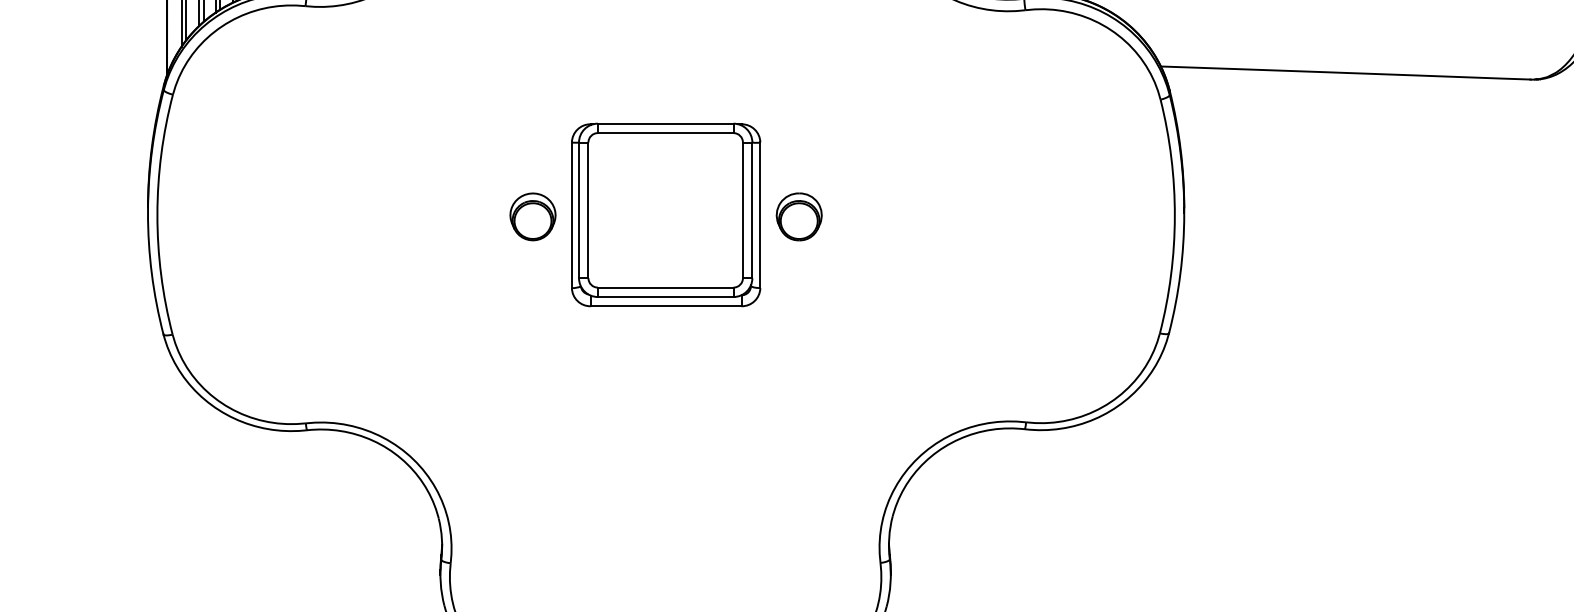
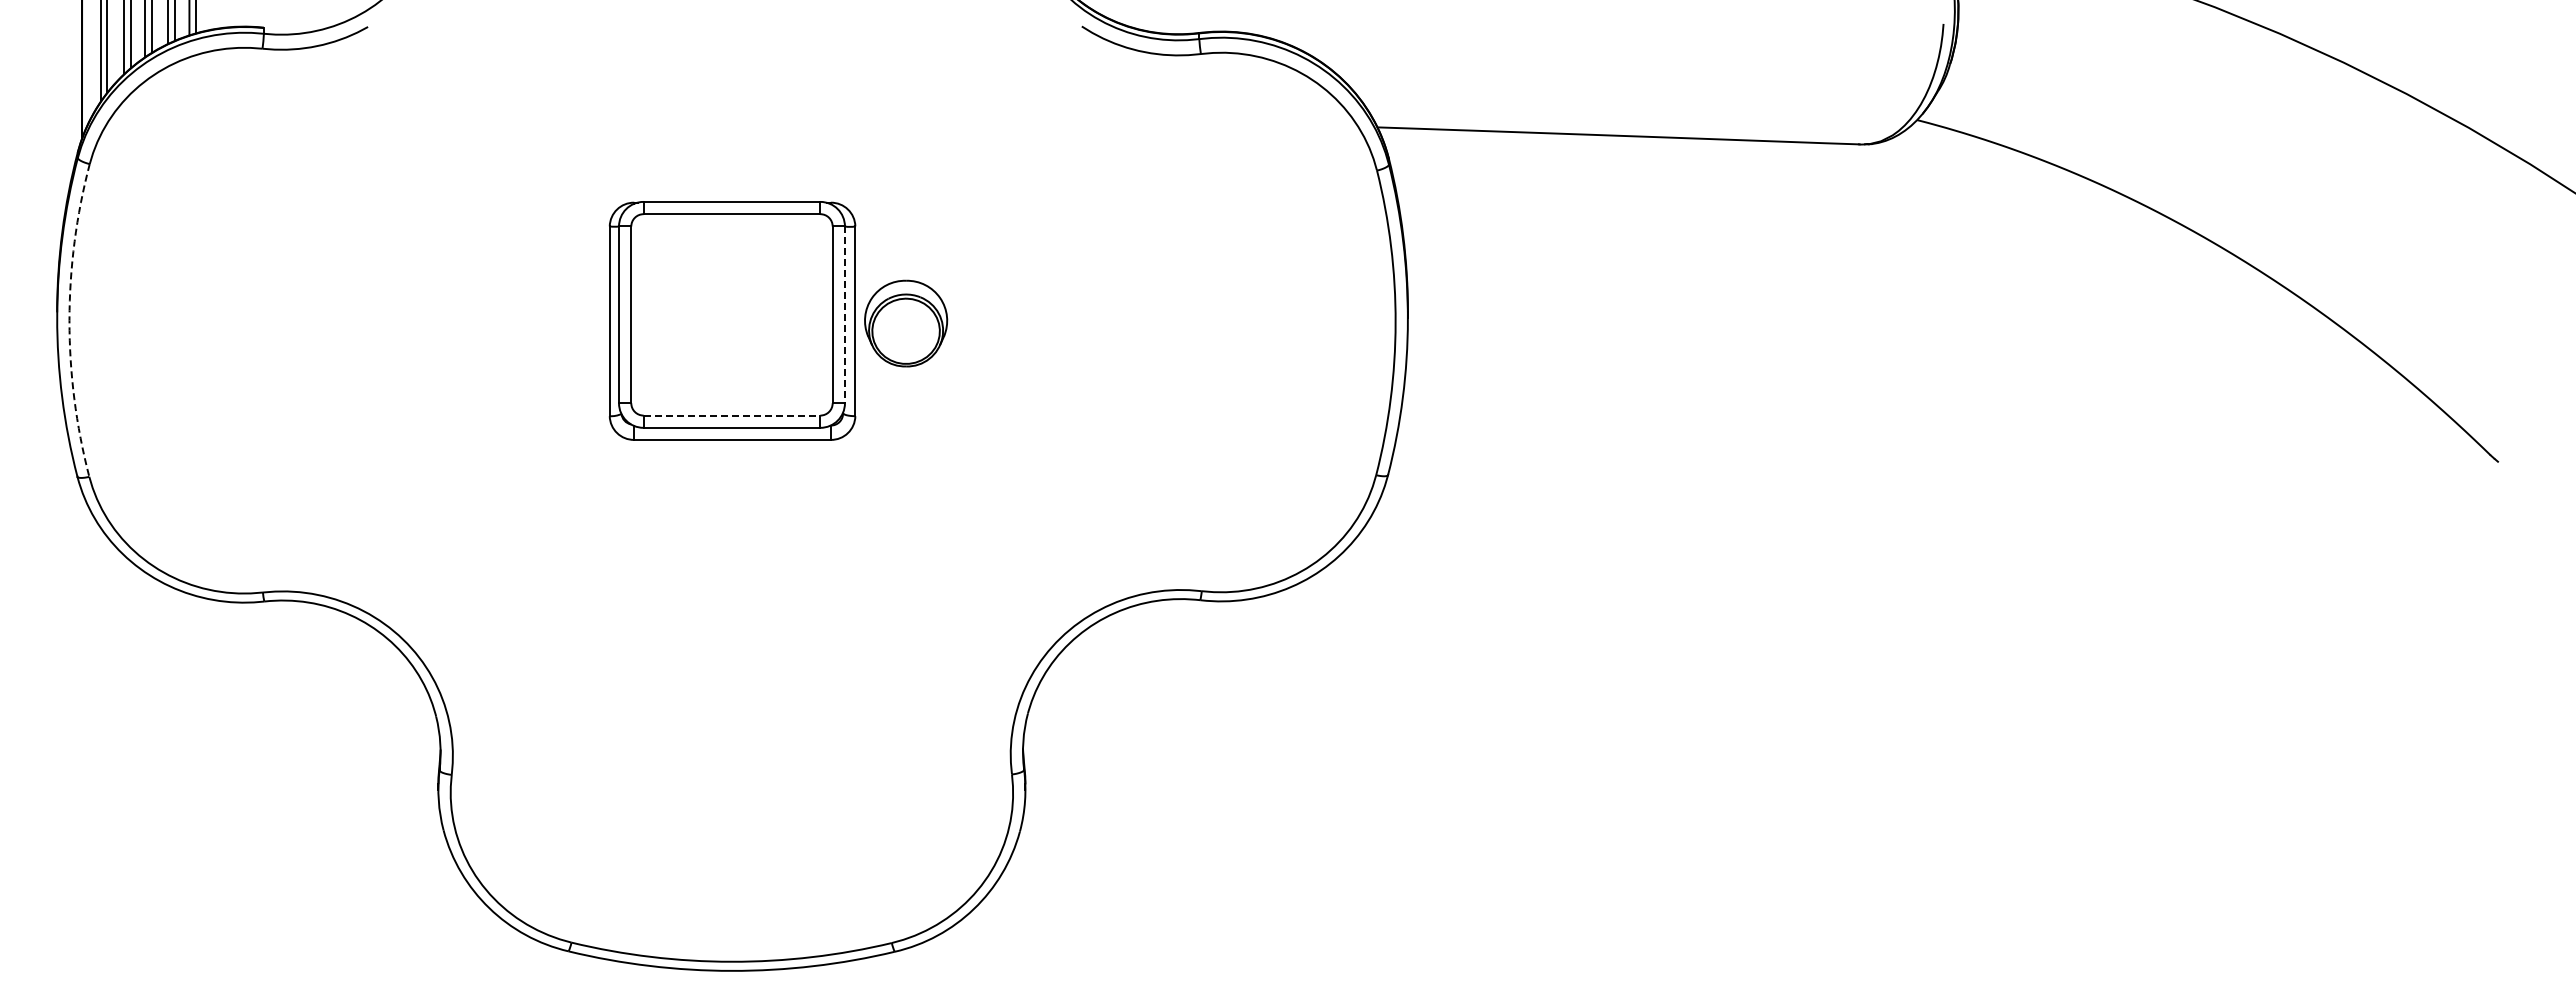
line: (752, 210) -> (844, 315), solid -> dashed
arc: (157, 214) -> (69, 320), solid -> dashed
part: (532, 216) -> (558, 323), removed
part: (798, 216) -> (905, 322), size x1.4
line: (666, 287) -> (732, 415), solid -> dashed

